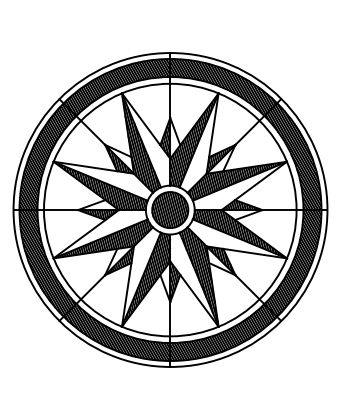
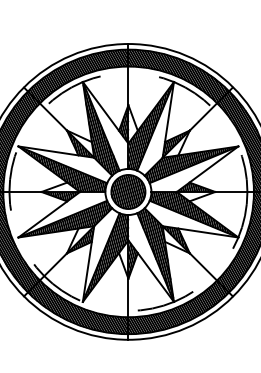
circle: (170, 209) -> (128, 191), solid -> dashed

